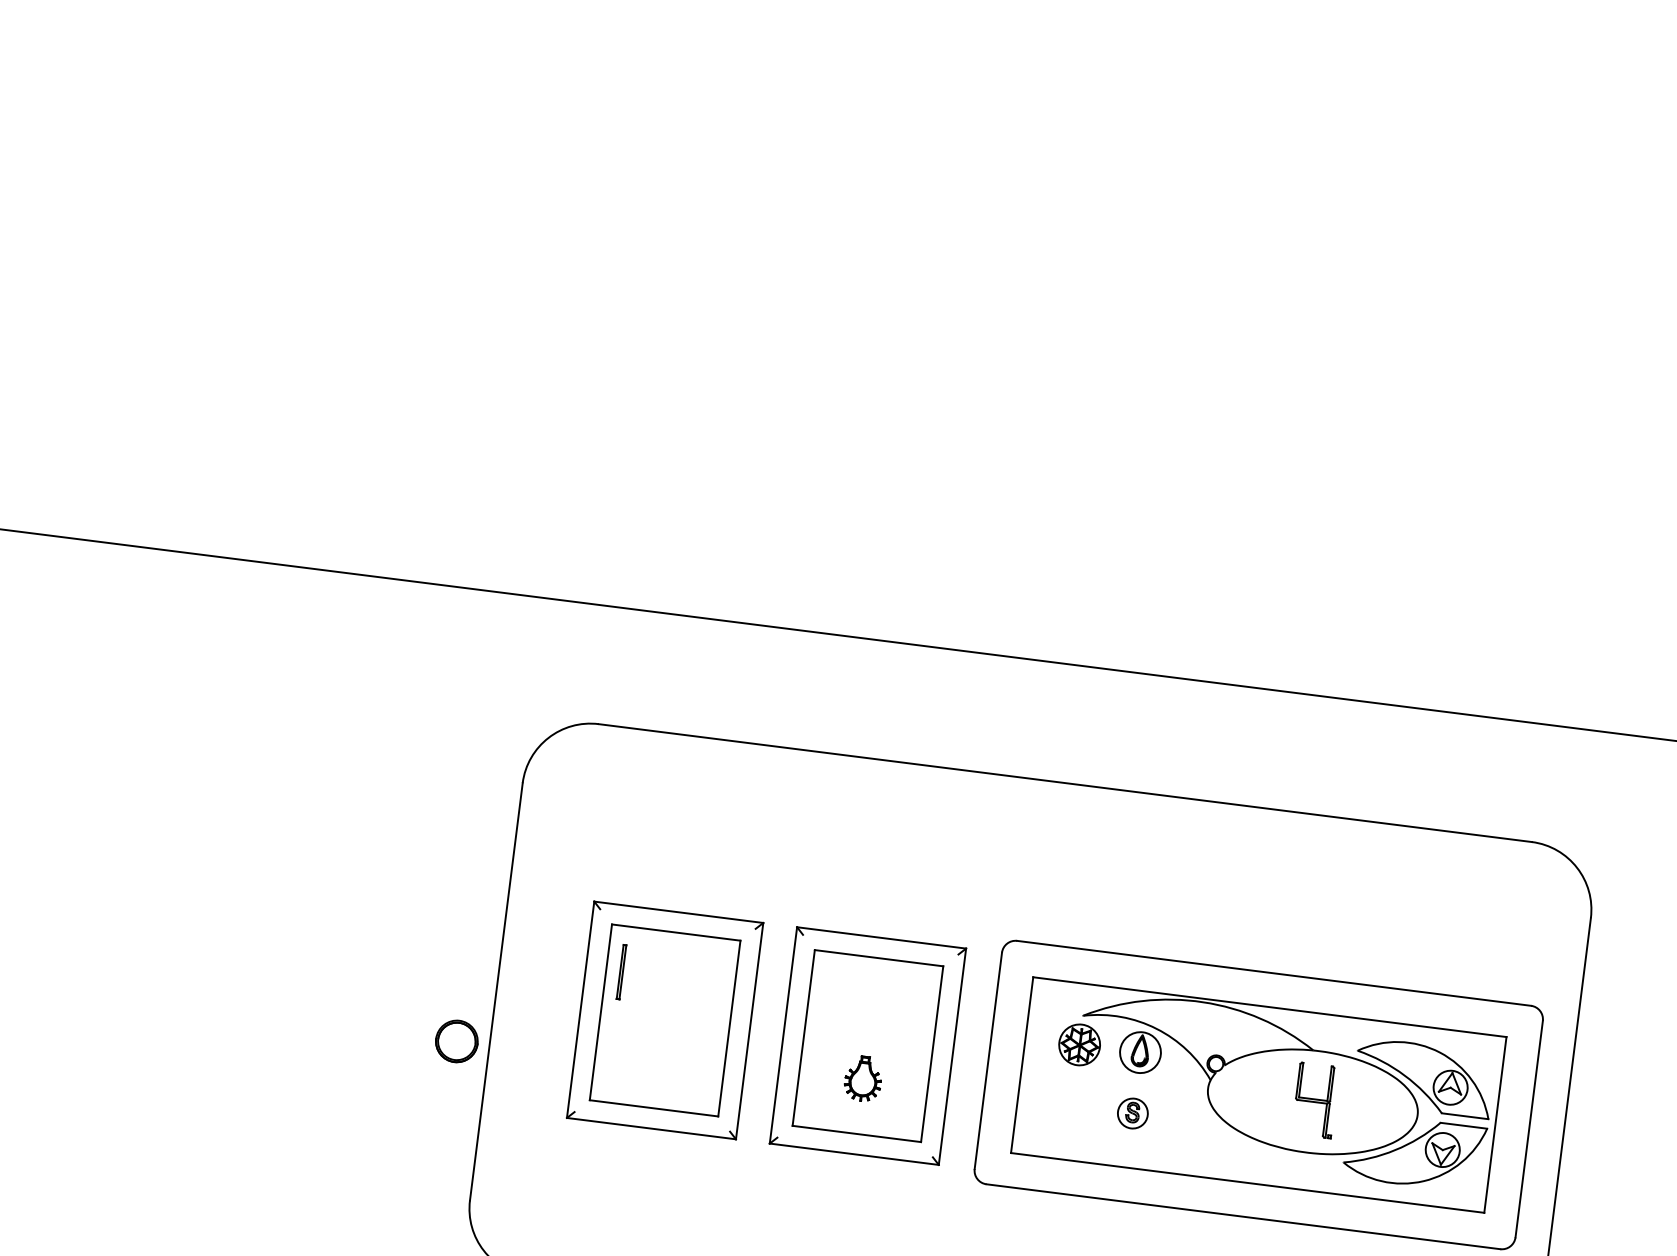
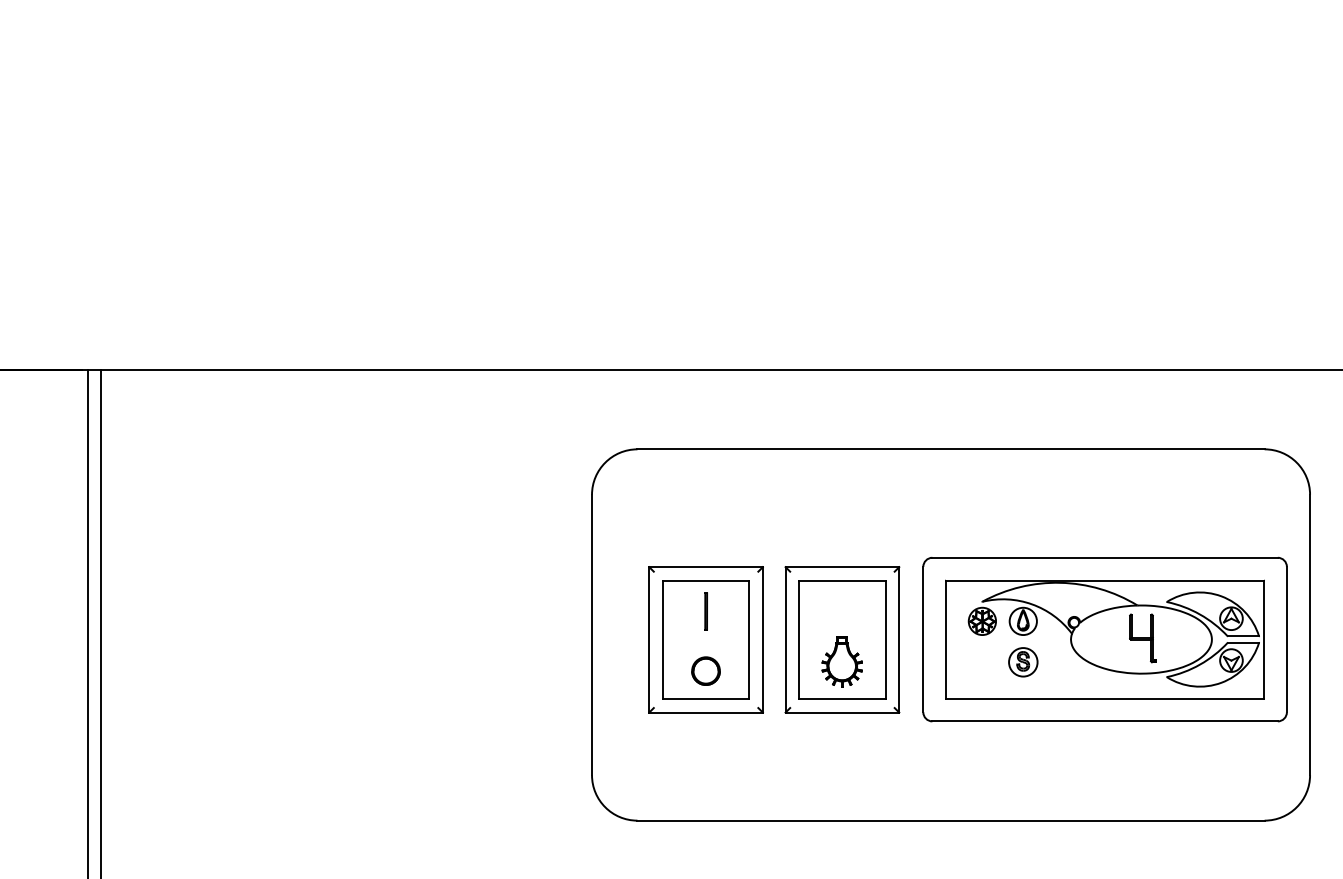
line: (620, 971) -> (705, 611), moved
part: (456, 1040) -> (705, 670), moved
part: (862, 1078) -> (841, 661), size x1.67
part: (1133, 1113) -> (1023, 662), size x1.43

